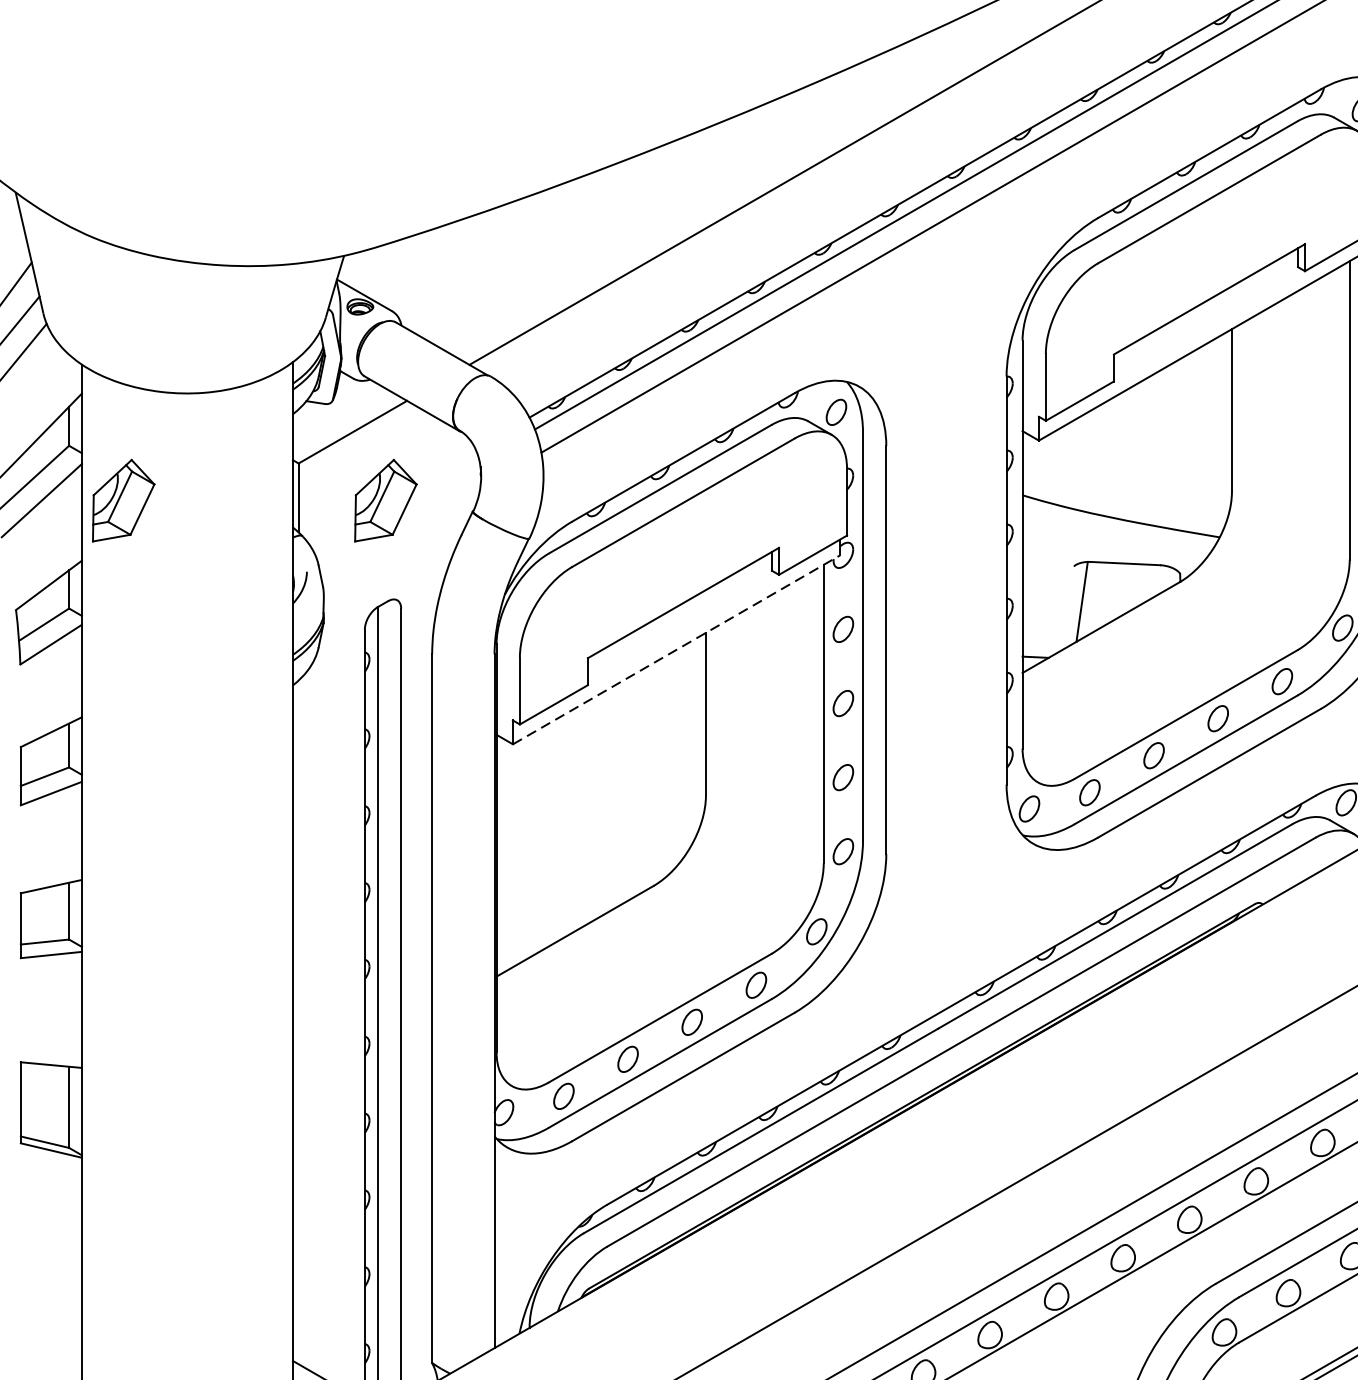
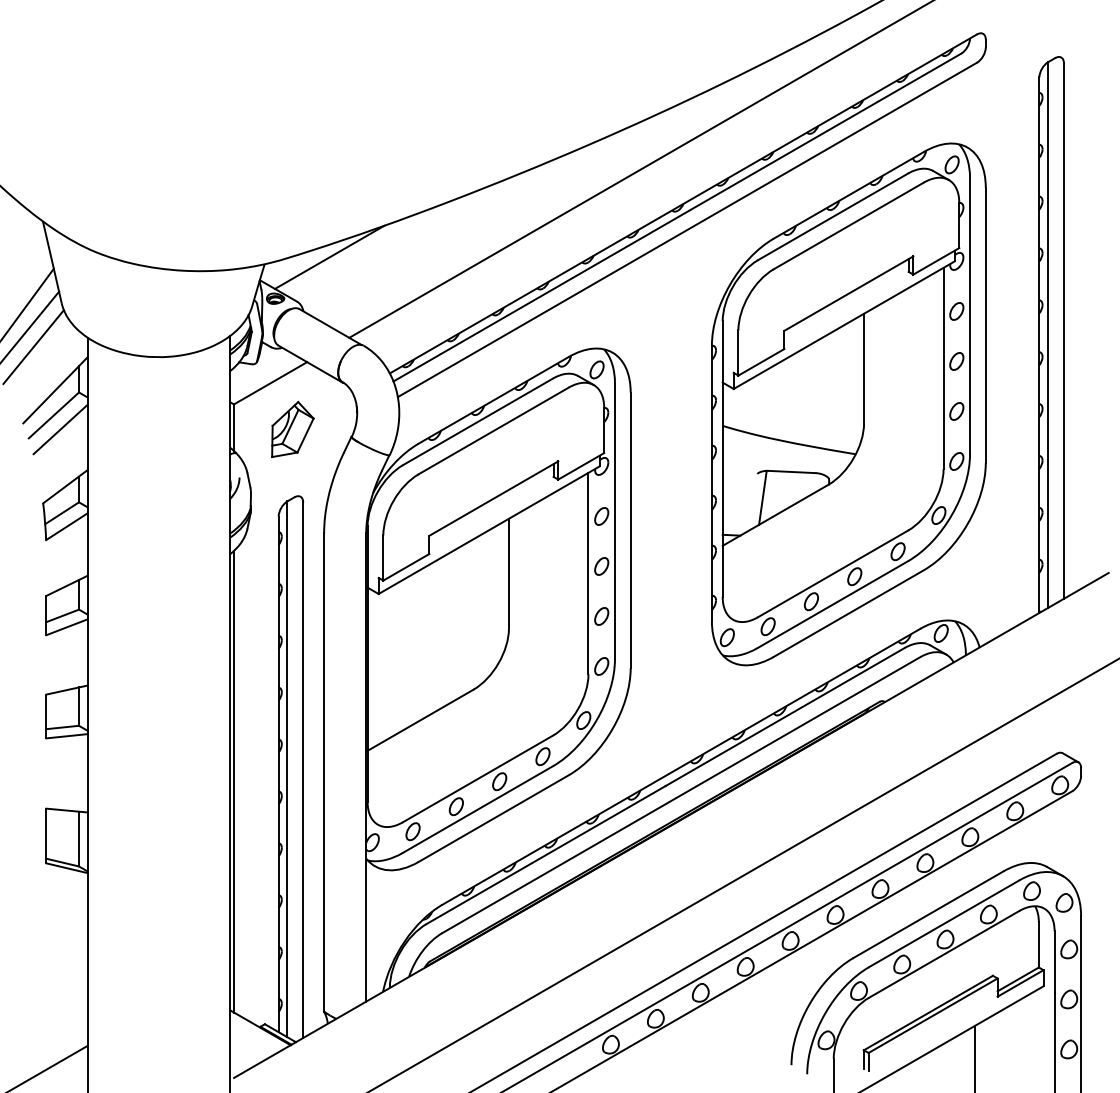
line: (440, 244) -> (329, 256), added
part: (123, 499) -> (115, 428), removed
line: (677, 650) -> (489, 530), dashed -> solid
line: (297, 1022) -> (233, 781), added

